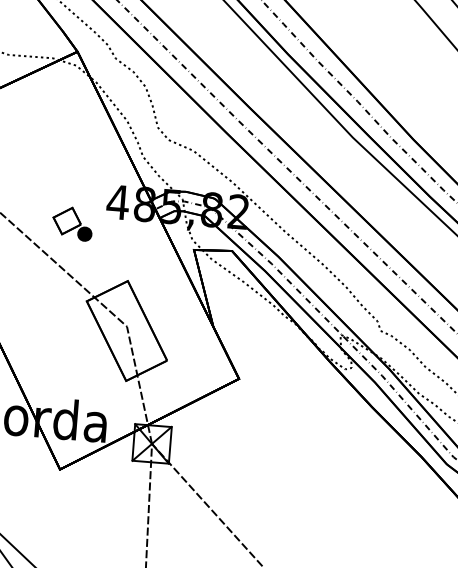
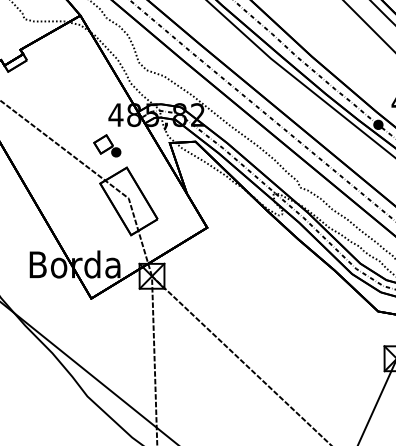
part: (72, 223) -> (107, 145), moved

